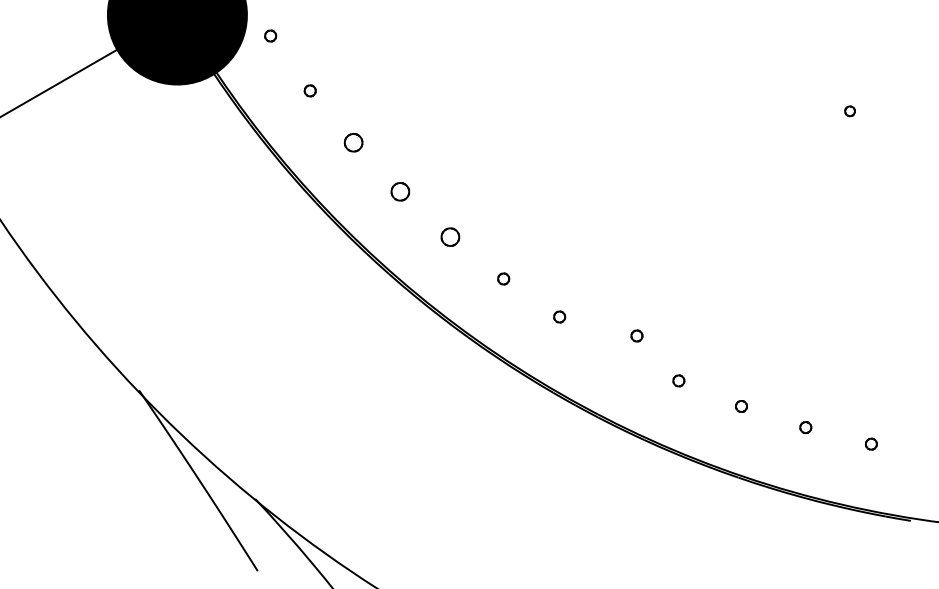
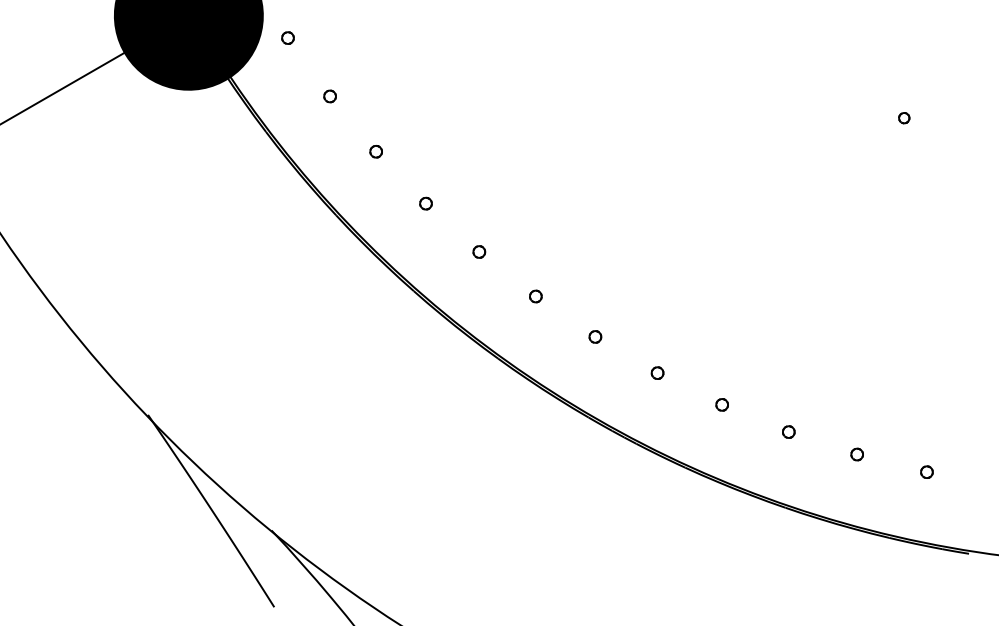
part: (352, 142) -> (375, 151), size x0.62
part: (399, 191) -> (425, 203), size x0.62
part: (450, 236) -> (479, 251), size x0.62
part: (636, 335) -> (657, 372), moved

